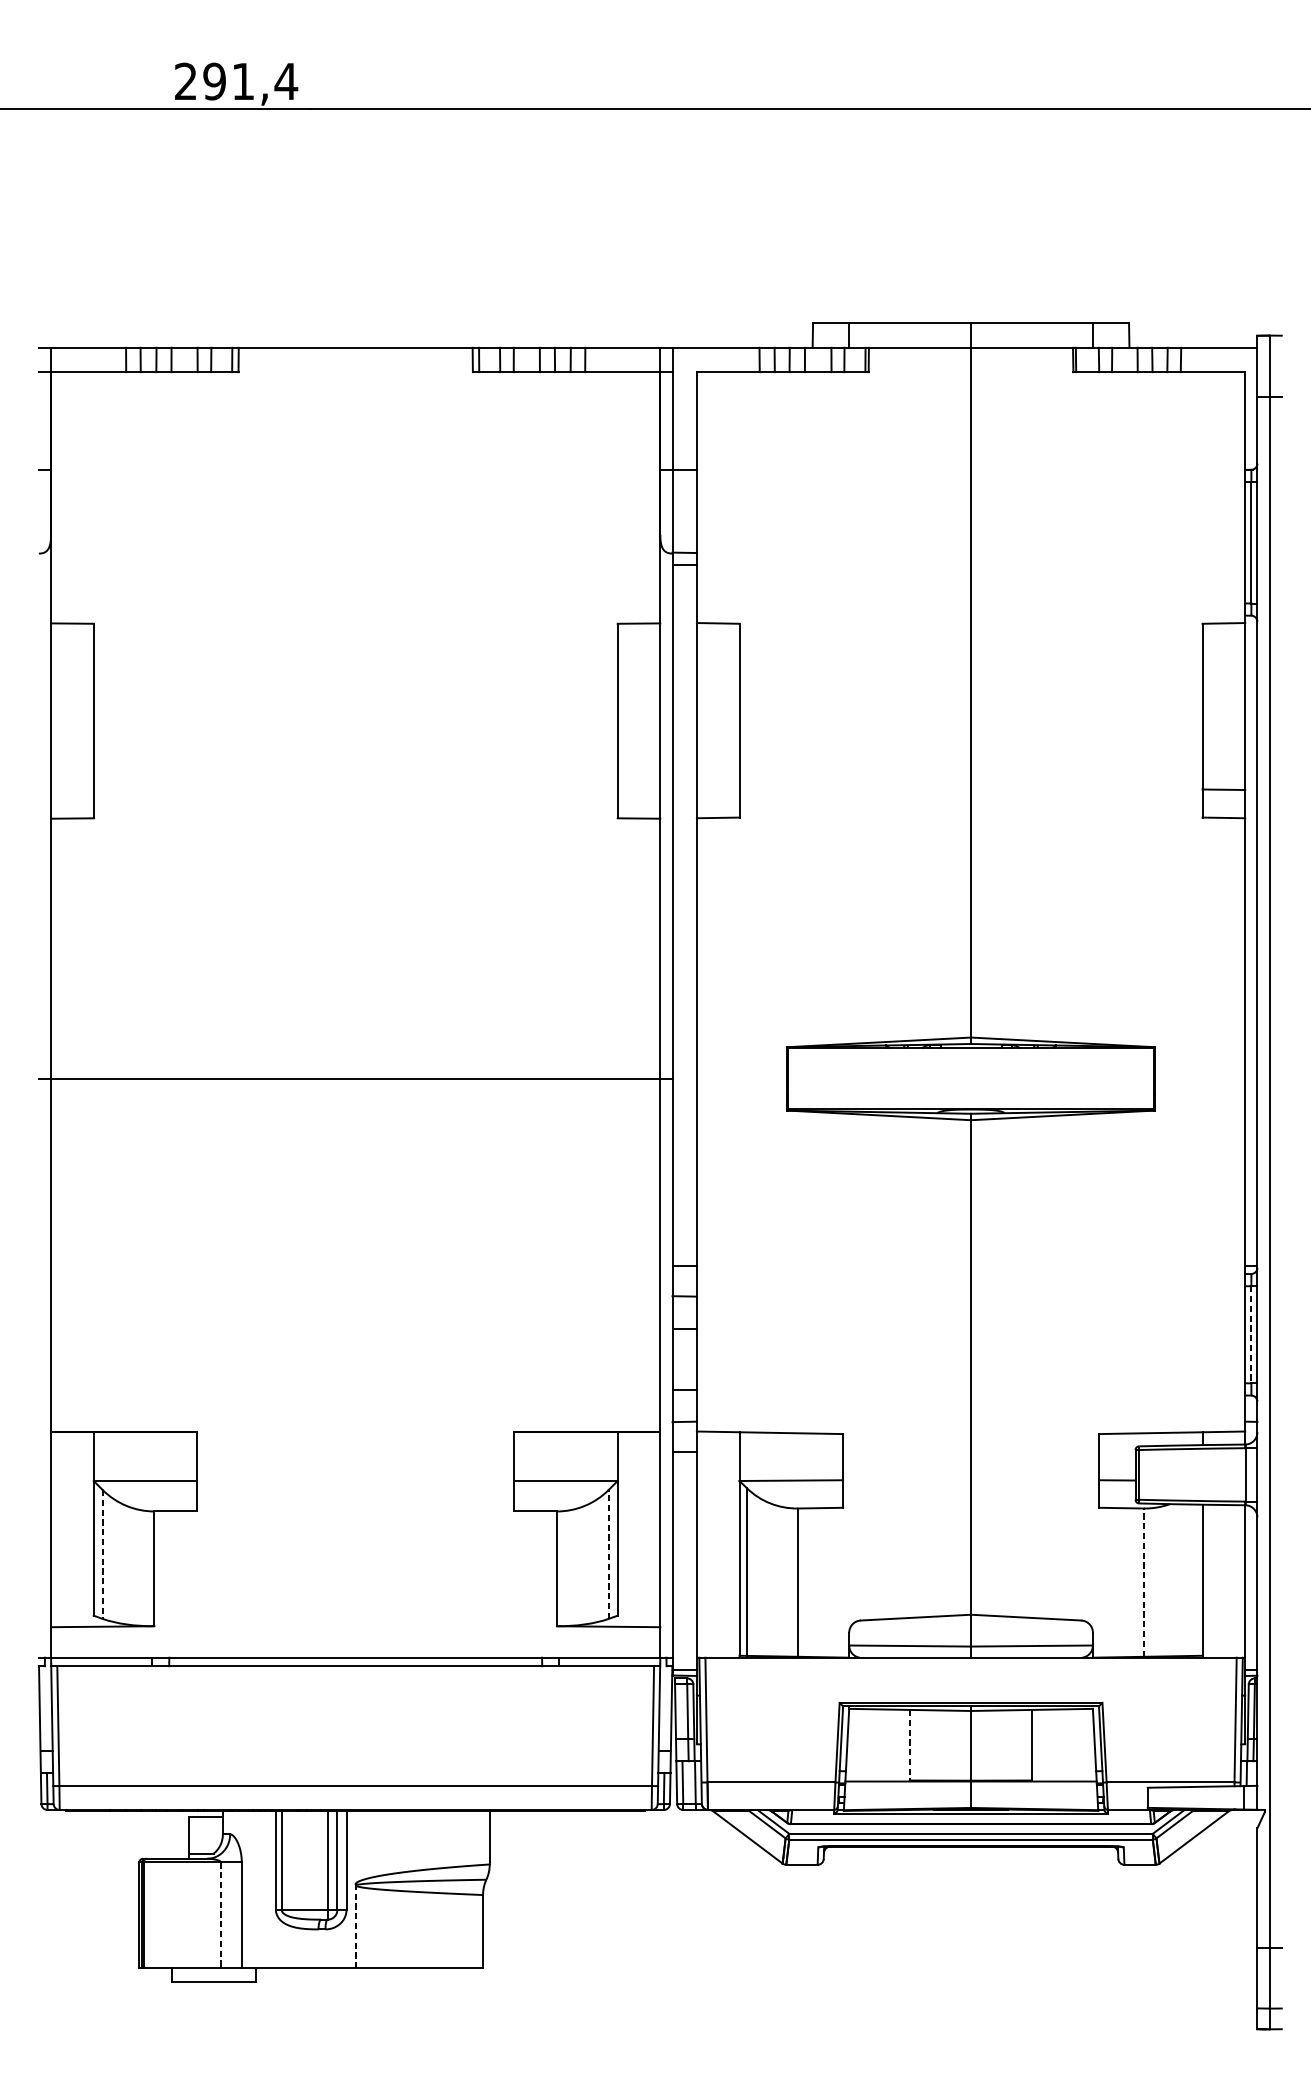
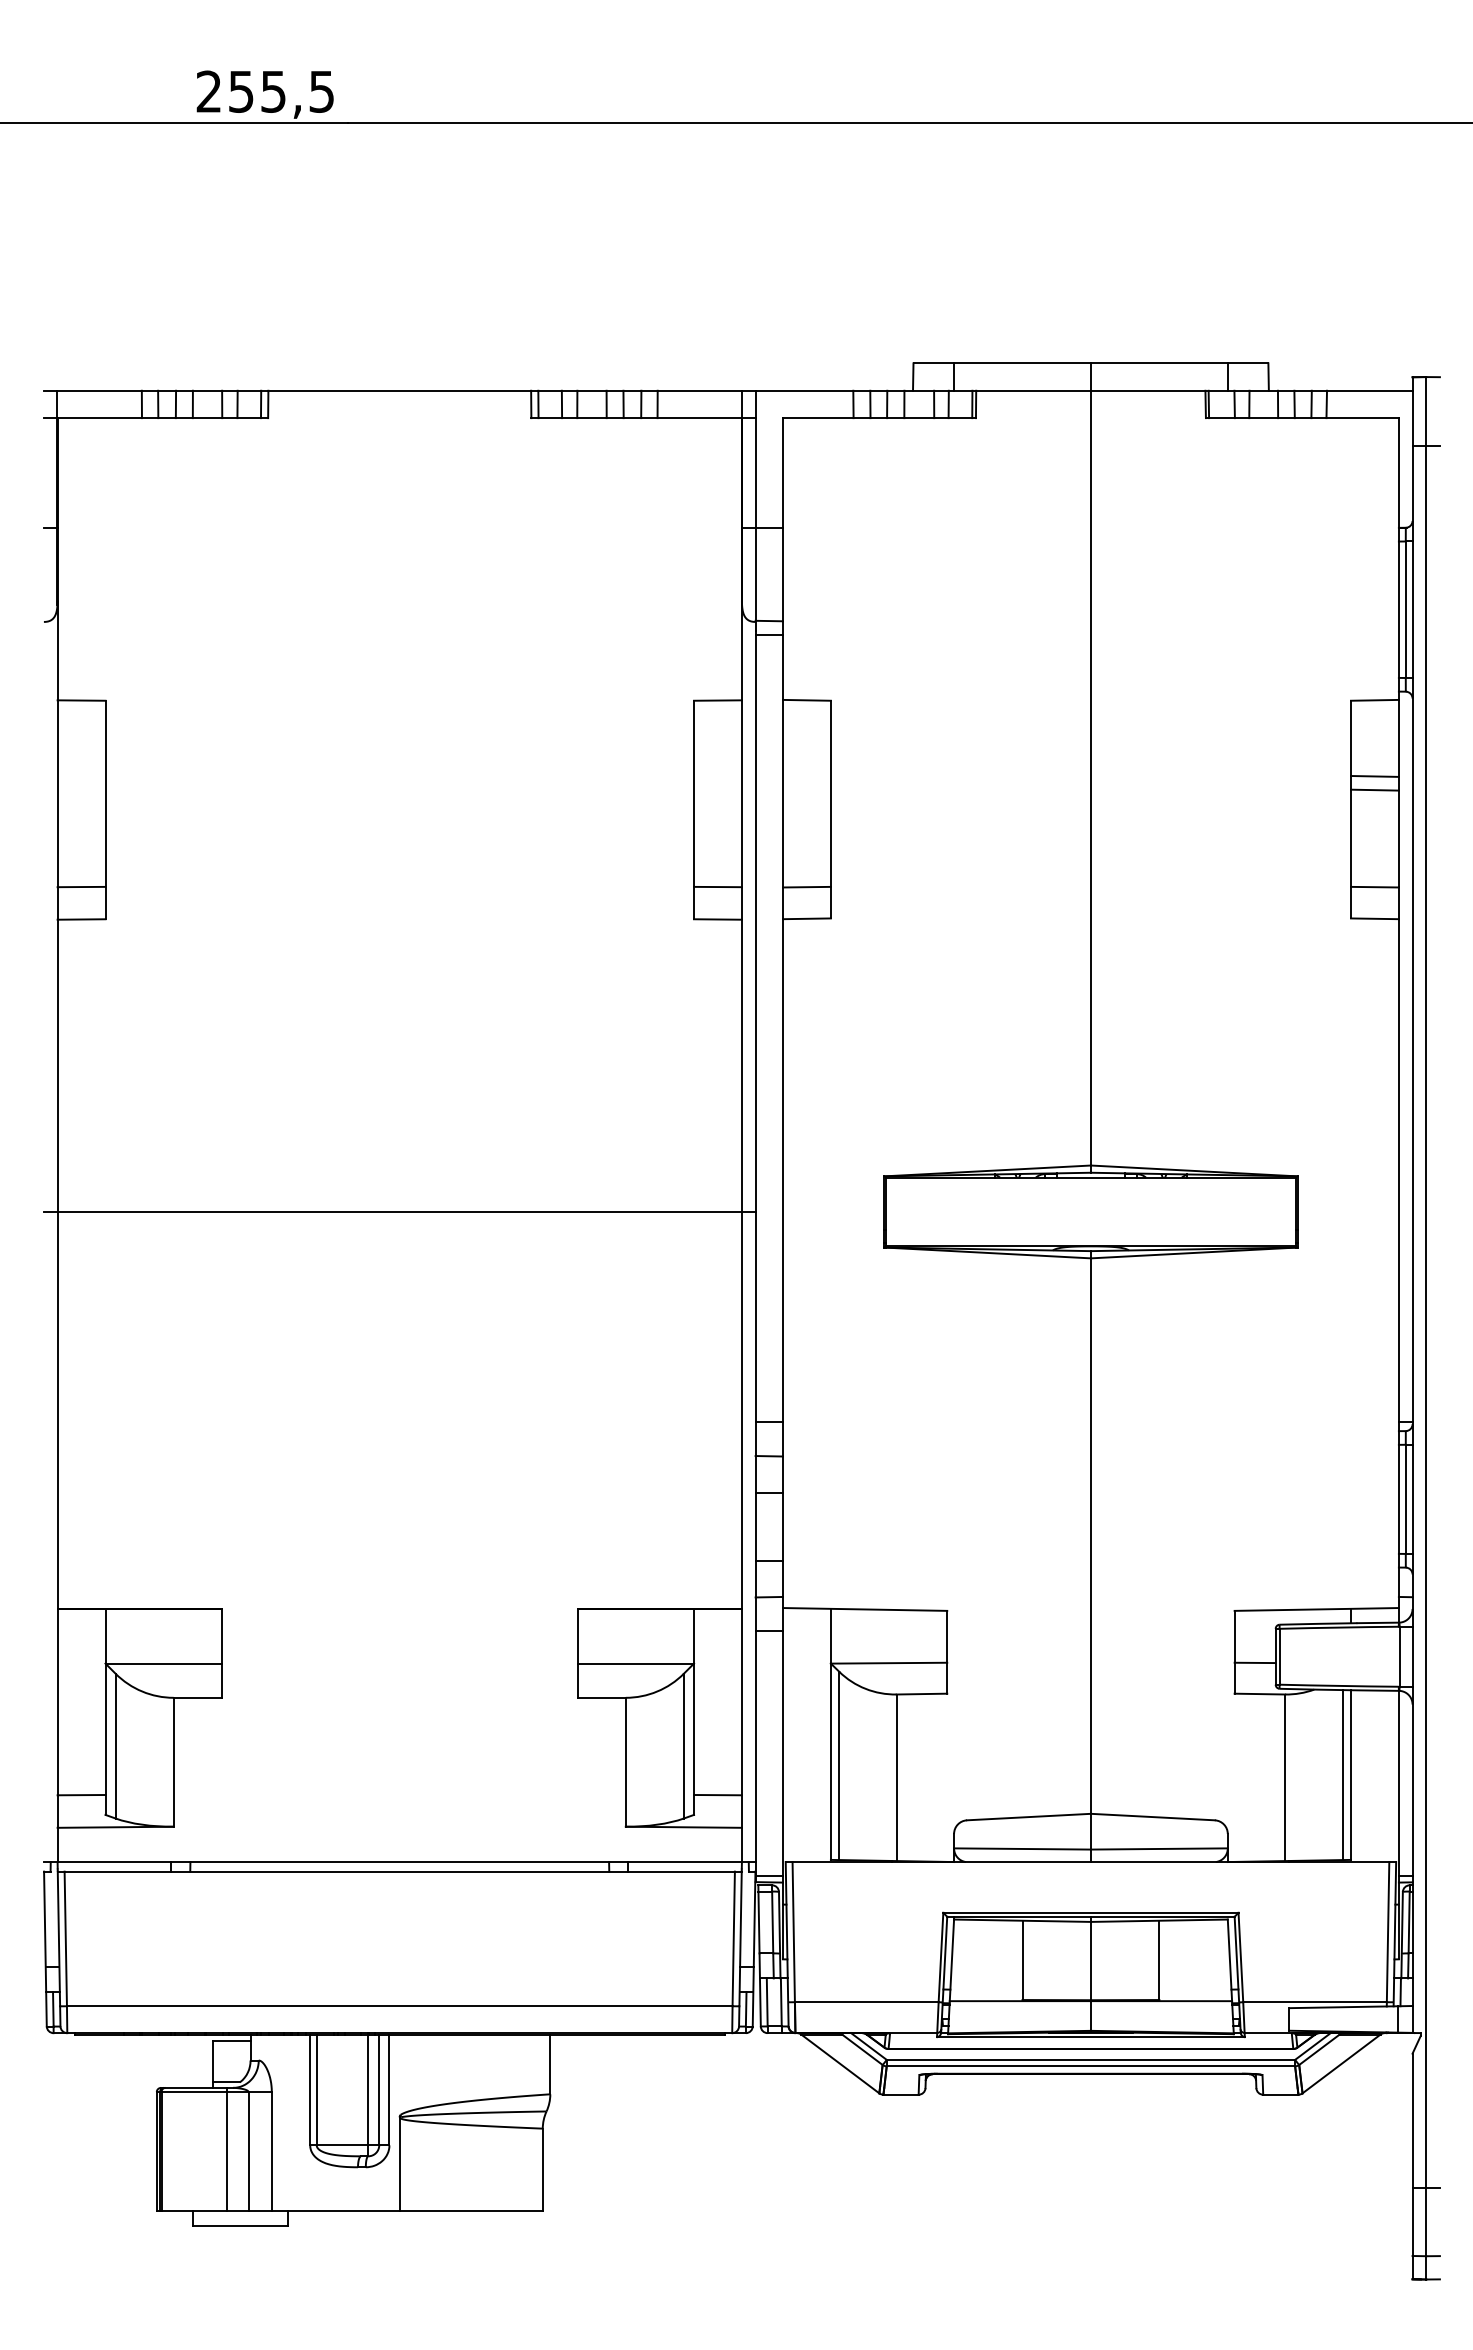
text: (250, 81) -> (281, 91), 291,4 -> 255,5
line: (1223, 691) -> (1374, 776), added
line: (1223, 702) -> (1374, 789), added
line: (72, 789) -> (81, 886), added
line: (638, 789) -> (717, 886), added
line: (717, 789) -> (806, 886), added
line: (1251, 1334) -> (1405, 1499), dashed -> solid
line: (608, 1553) -> (683, 1745), dashed -> solid
line: (102, 1554) -> (115, 1746), dashed -> solid
line: (1195, 1580) -> (1342, 1775), added
line: (1144, 1582) -> (1285, 1777), dashed -> solid
line: (72, 1598) -> (81, 1795), added
line: (638, 1598) -> (717, 1795), added
line: (910, 1745) -> (1022, 1960), dashed -> solid
line: (201, 1913) -> (226, 2149), added
line: (221, 1915) -> (248, 2151), dashed -> solid
line: (355, 1926) -> (399, 2164), dashed -> solid

